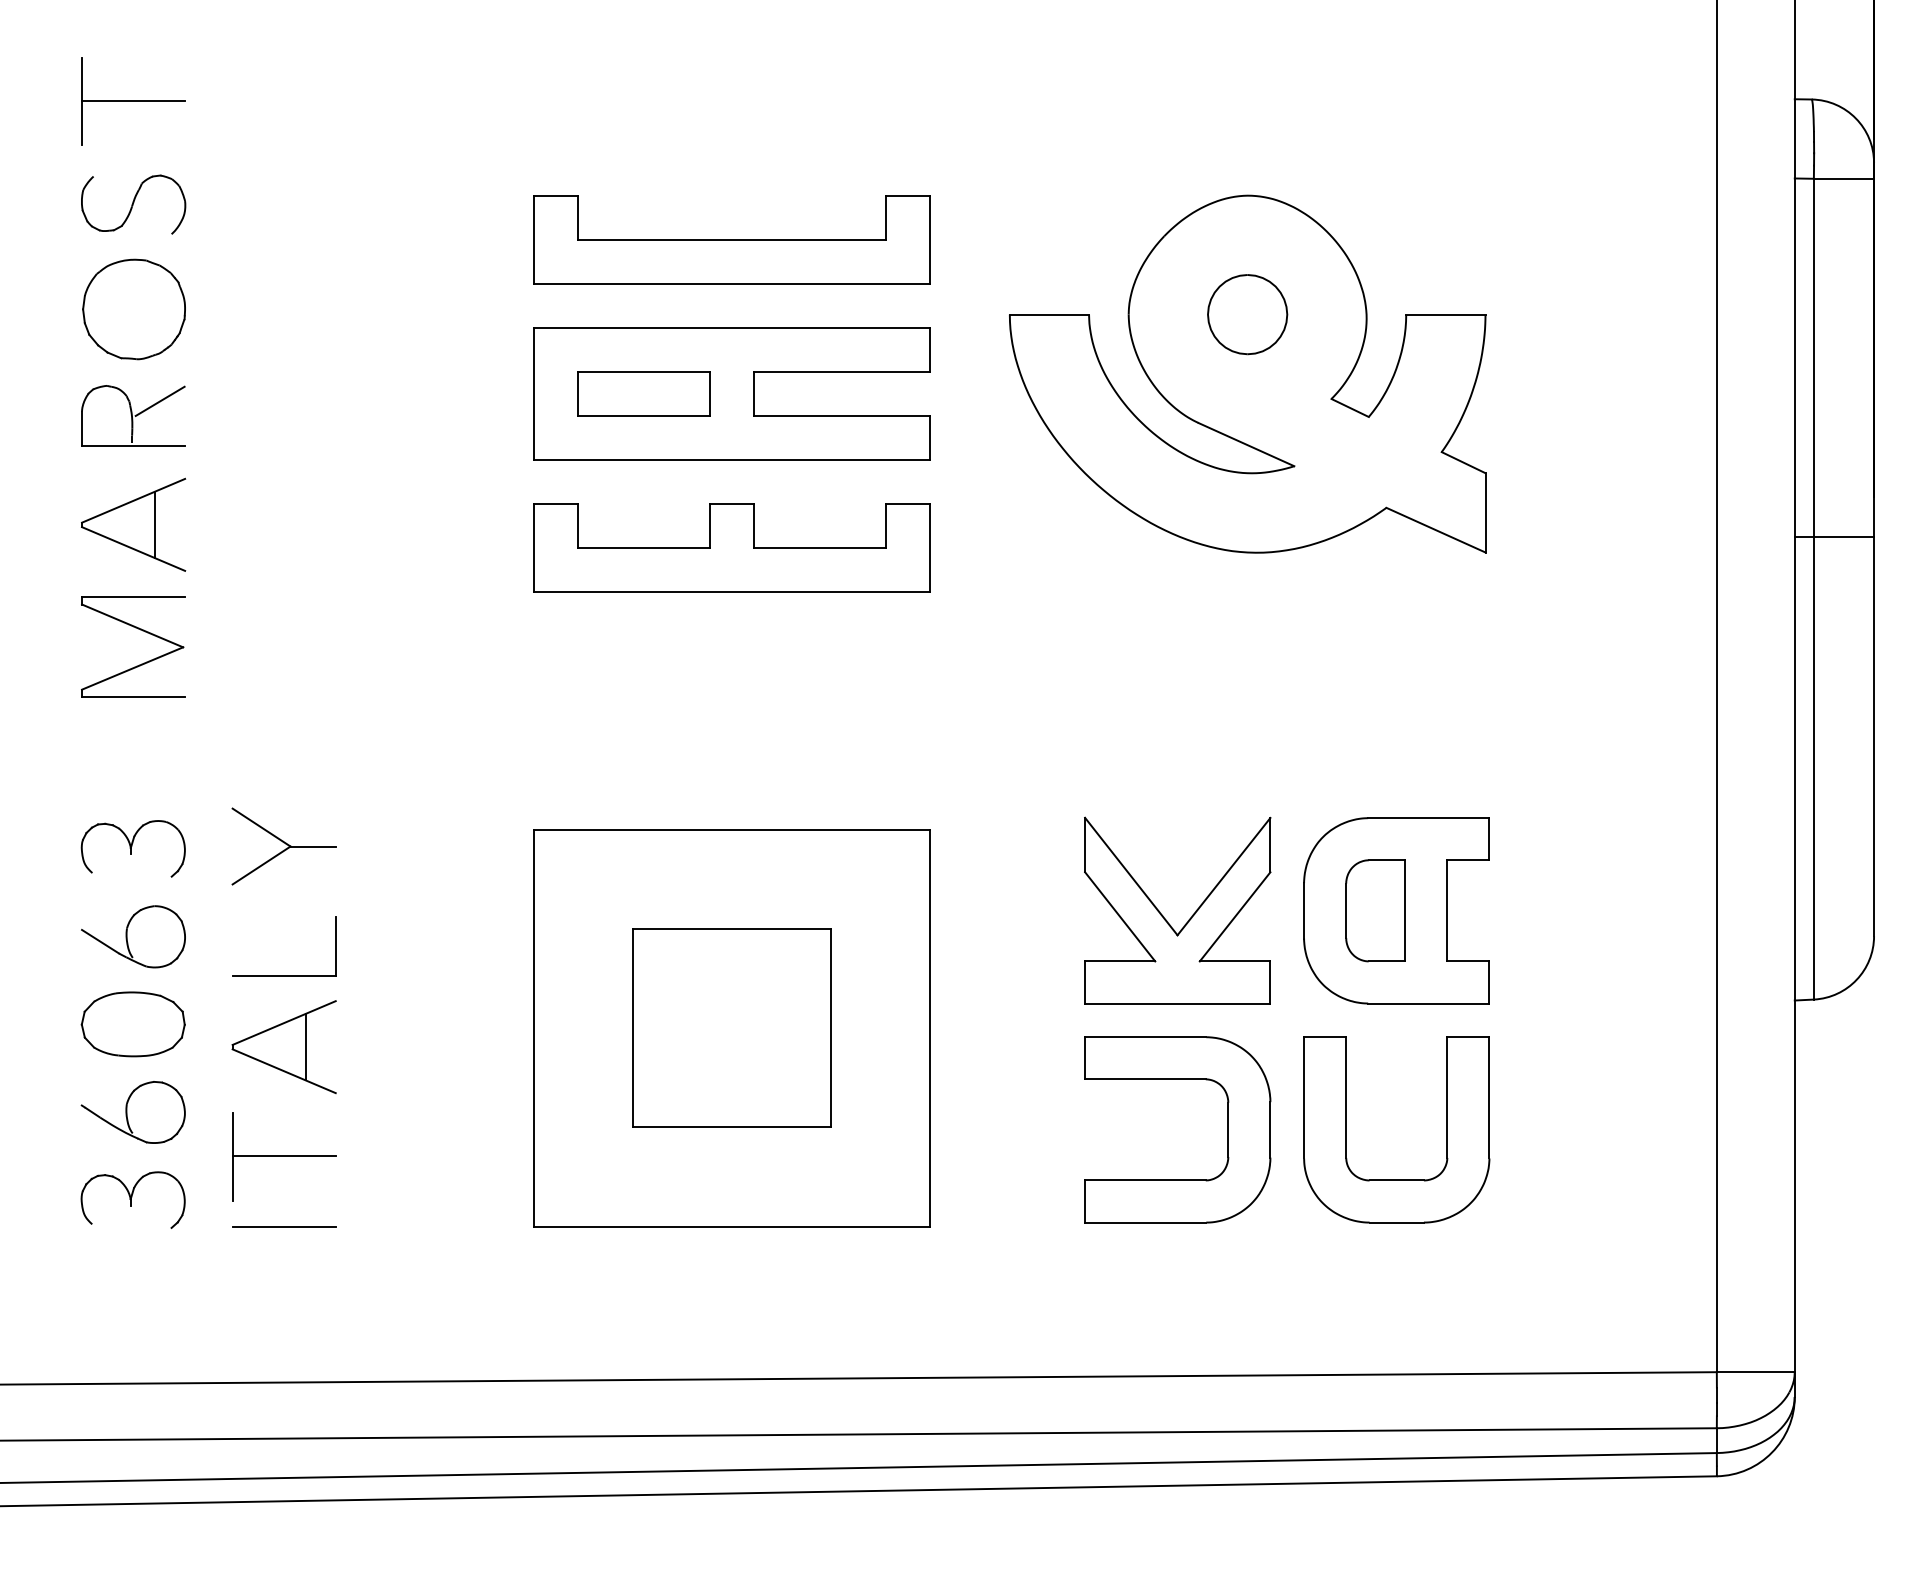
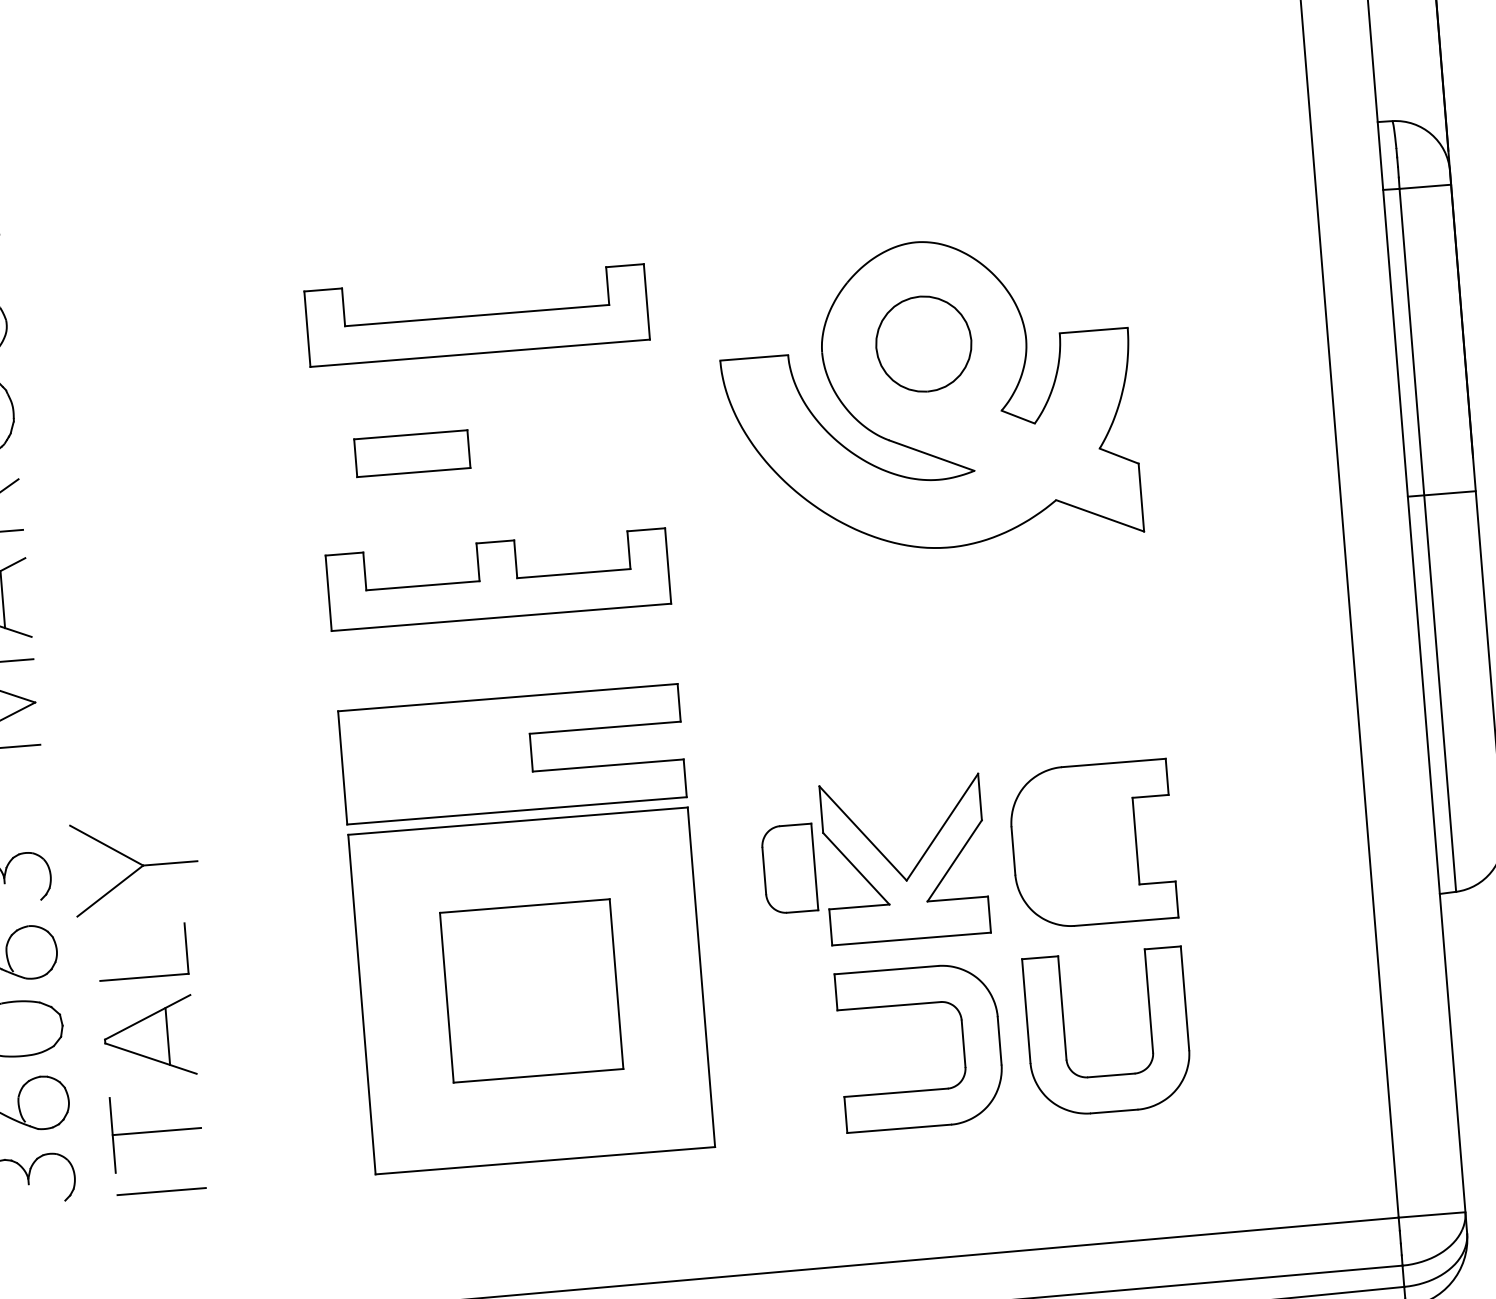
part: (1247, 314) -> (923, 344), size x1.4
part: (731, 393) -> (512, 753), moved
part: (283, 846) -> (134, 866), size x1.4
part: (1375, 910) -> (789, 868), moved

